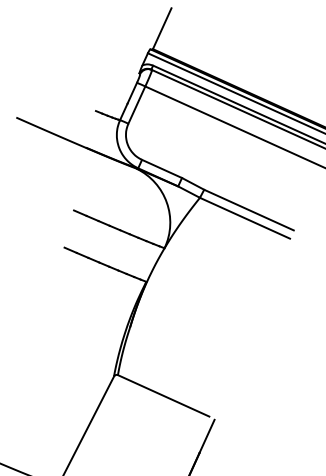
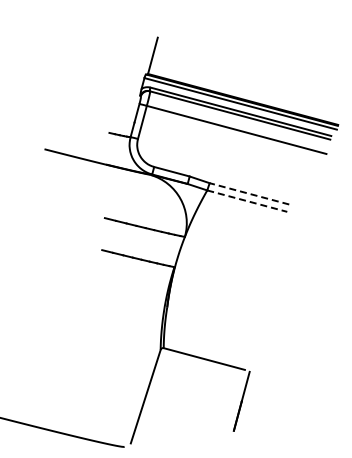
line: (247, 209) -> (248, 193), solid -> dashed
line: (245, 218) -> (247, 201), solid -> dashed

